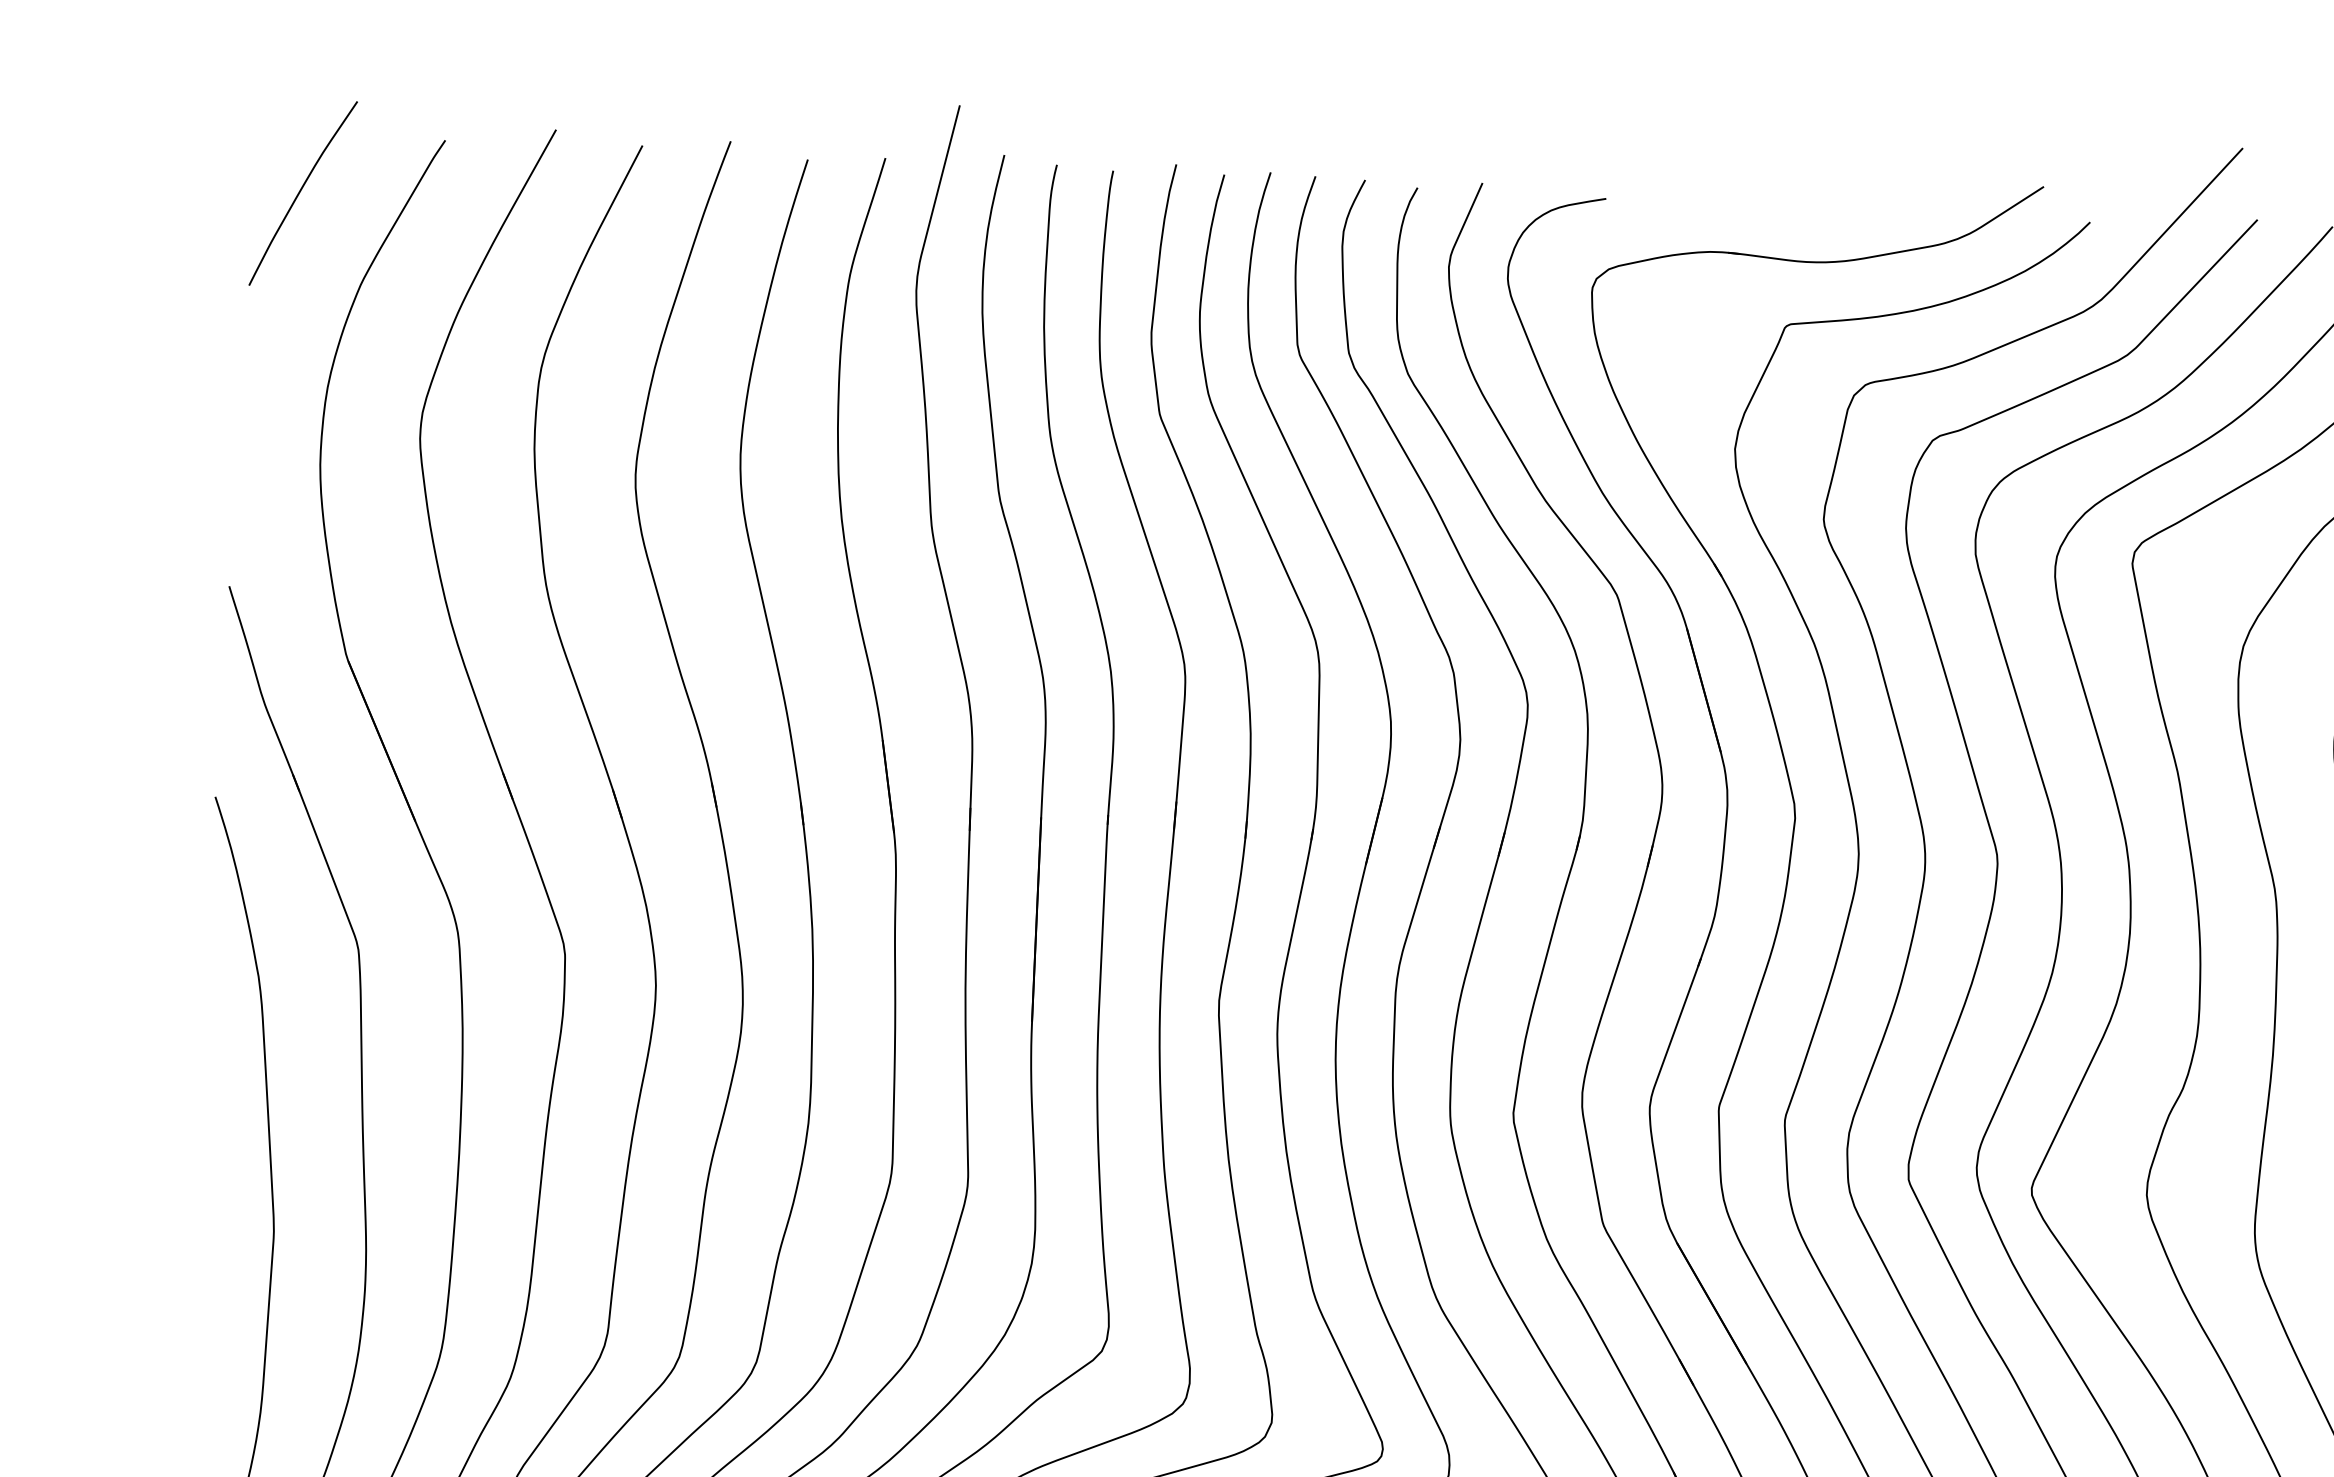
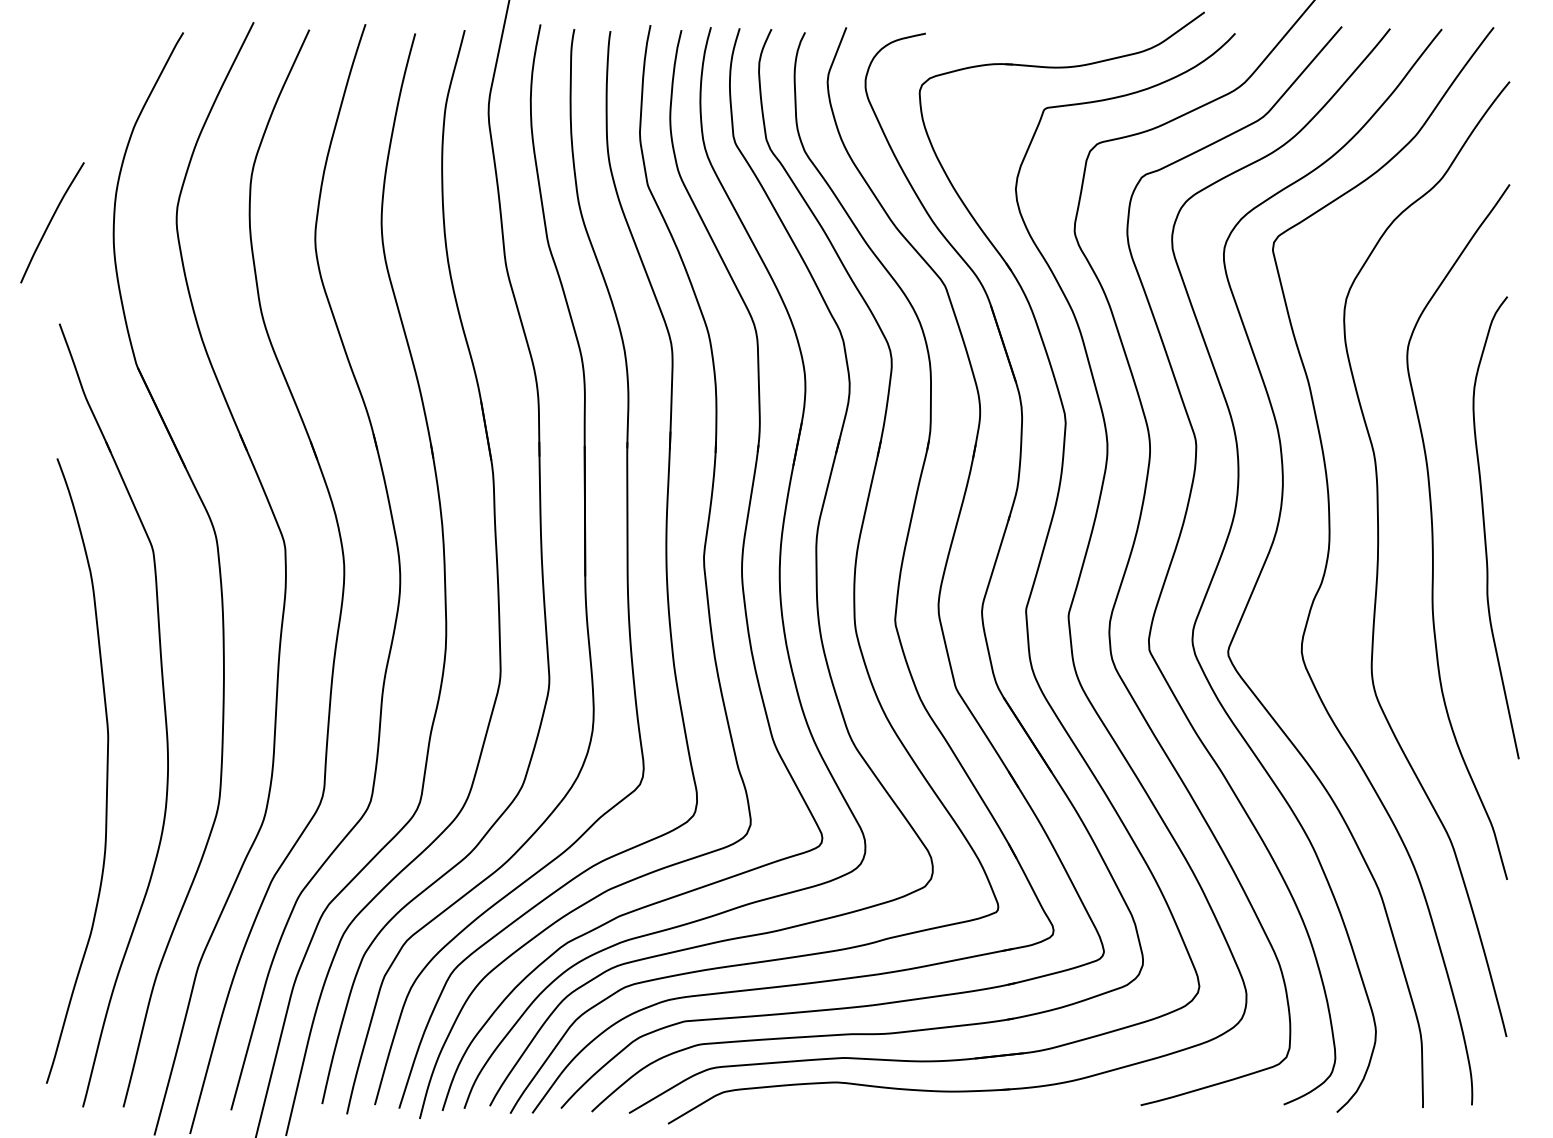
curve: (301, 191) -> (51, 221), moved

